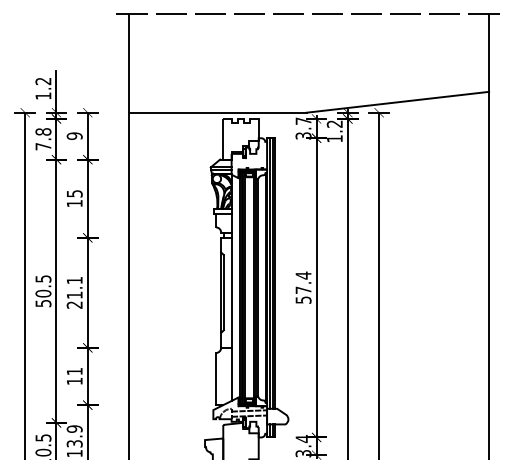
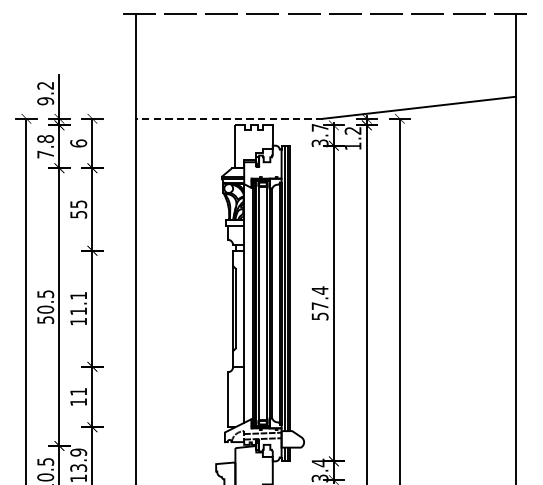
text: (43, 95) -> (45, 100), 1.2 -> 9.2
line: (218, 112) -> (230, 118), solid -> dashed
text: (74, 135) -> (78, 142), 9 -> 6
text: (74, 203) -> (78, 214), 15 -> 55
text: (74, 304) -> (78, 321), 21.1 -> 11.1

